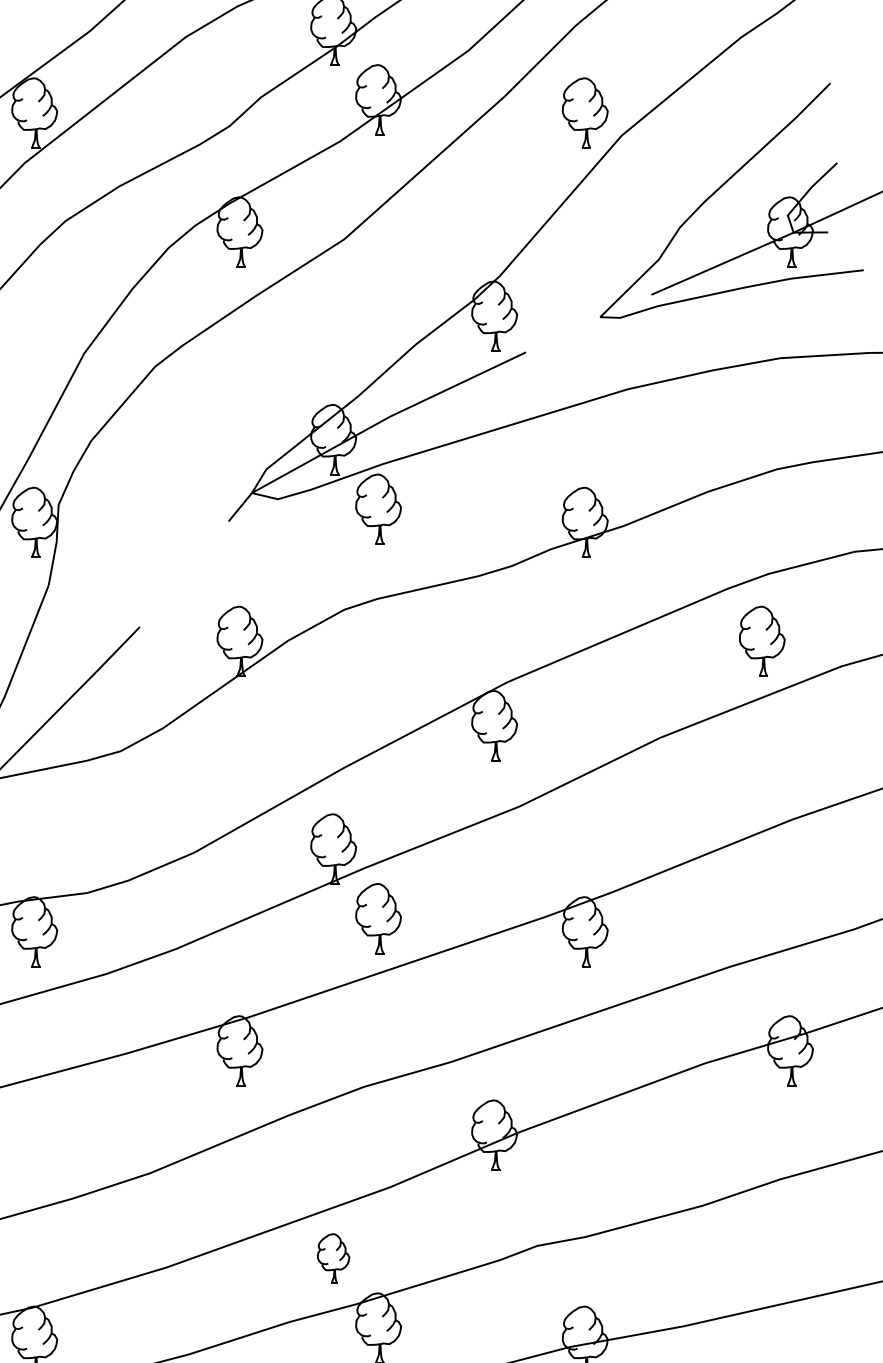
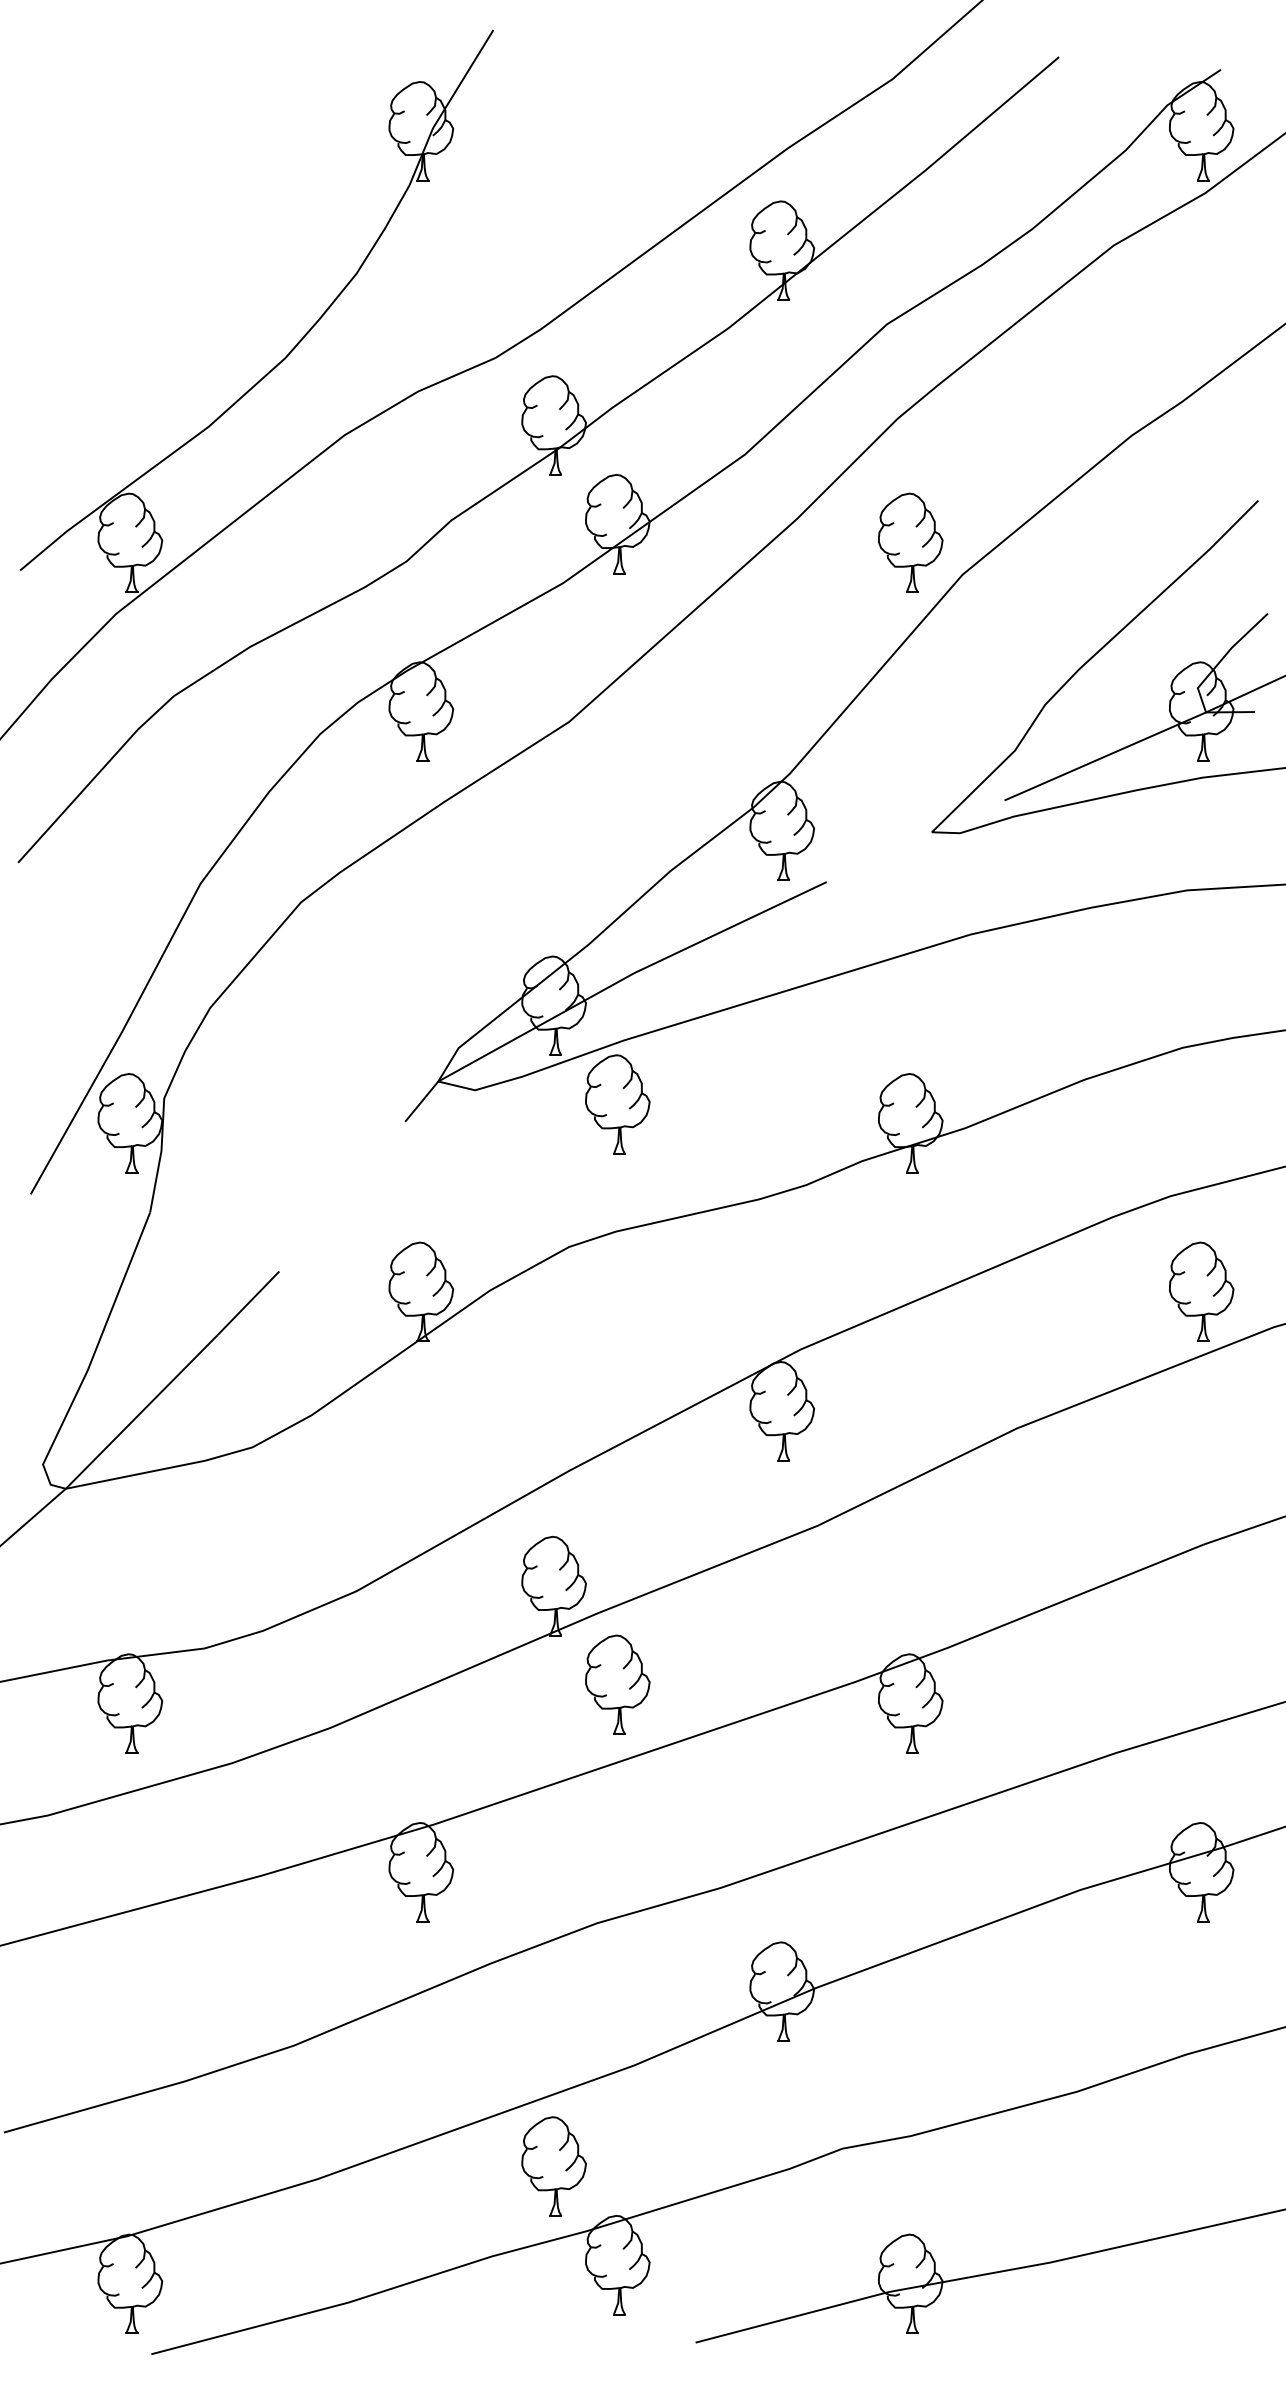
part: (762, 641) -> (1201, 1291), moved
part: (333, 1258) -> (553, 2166), size x1.43

